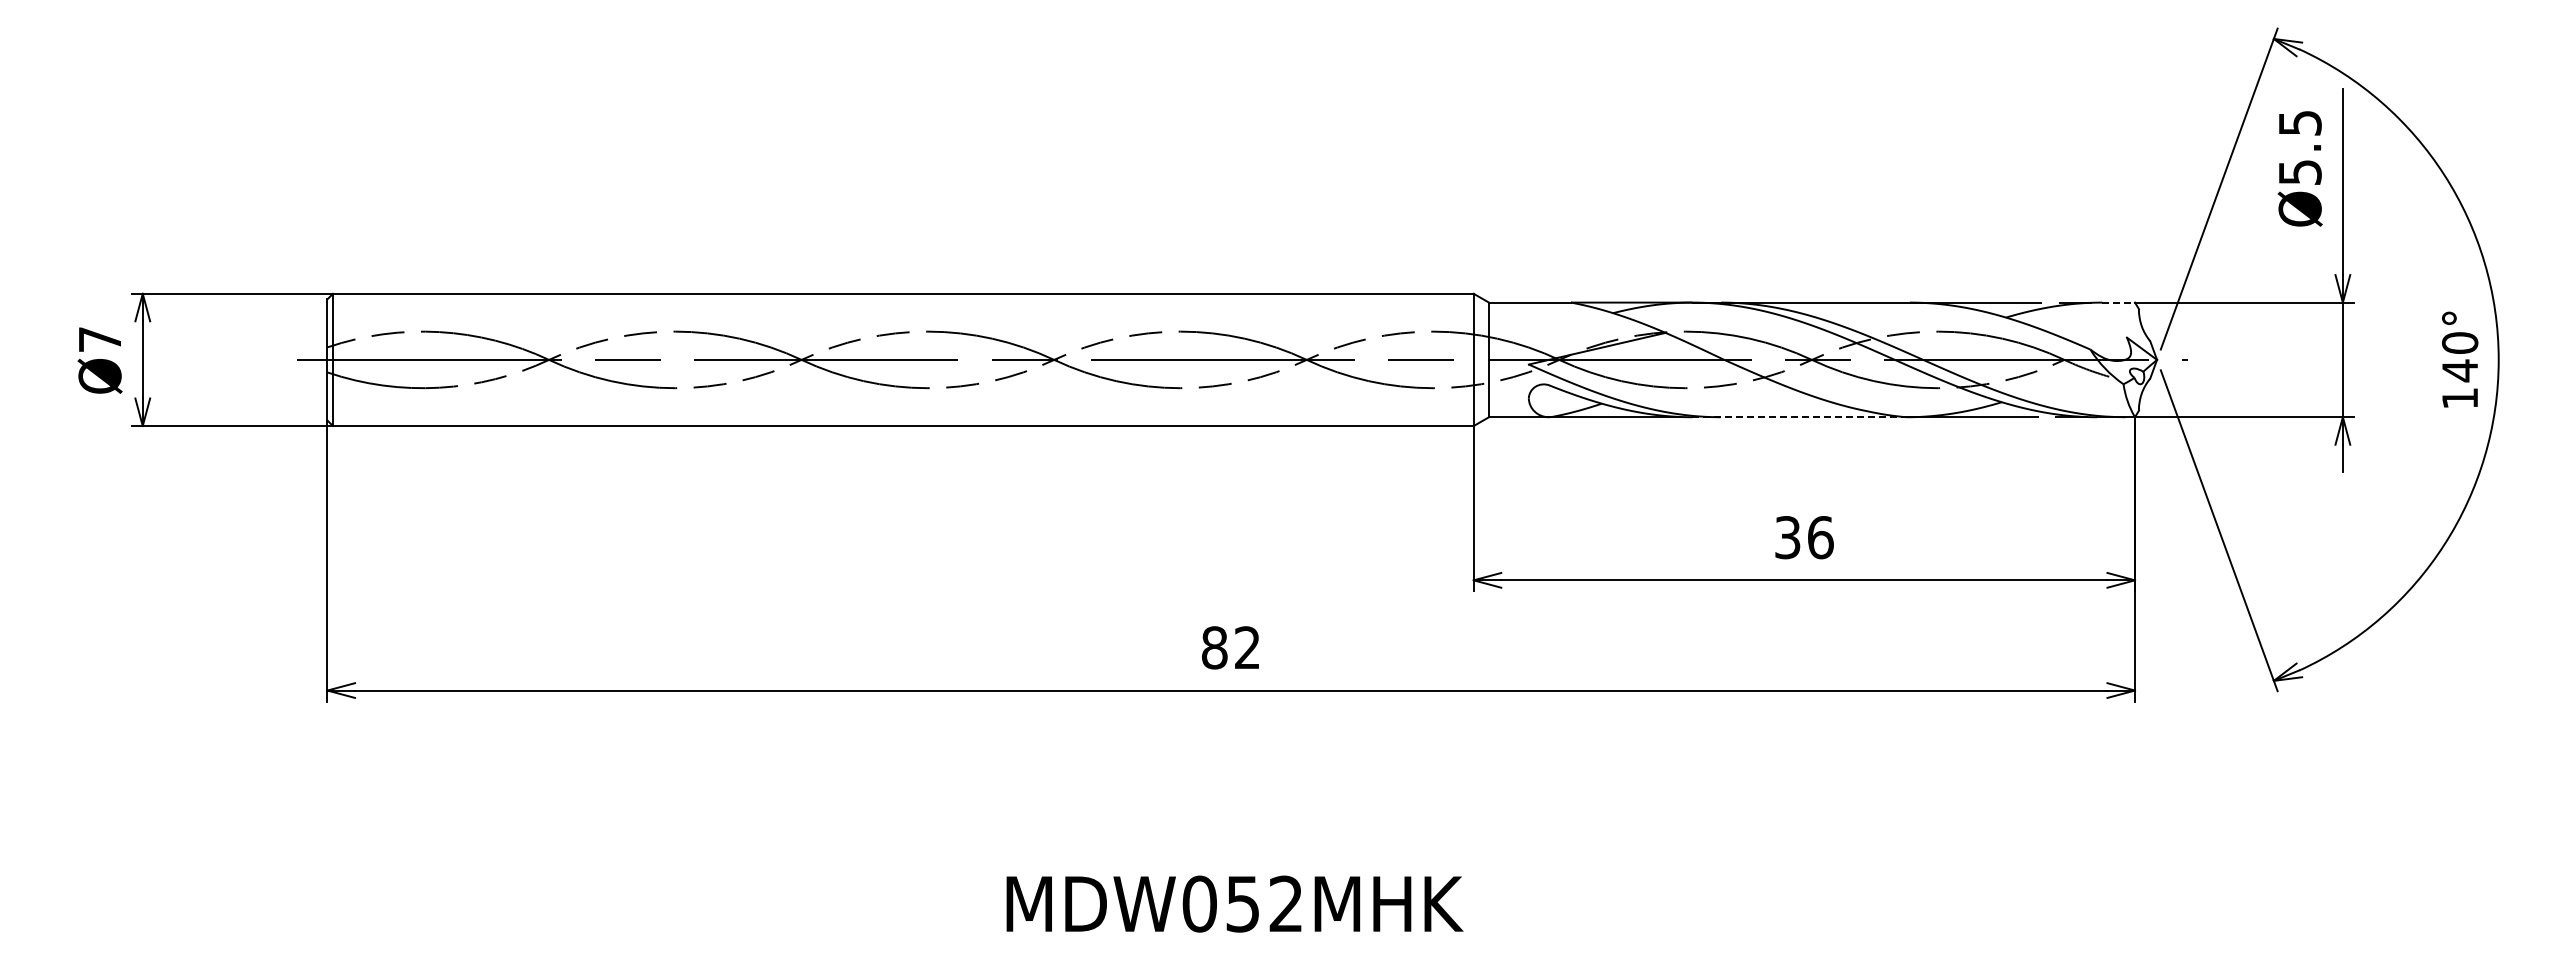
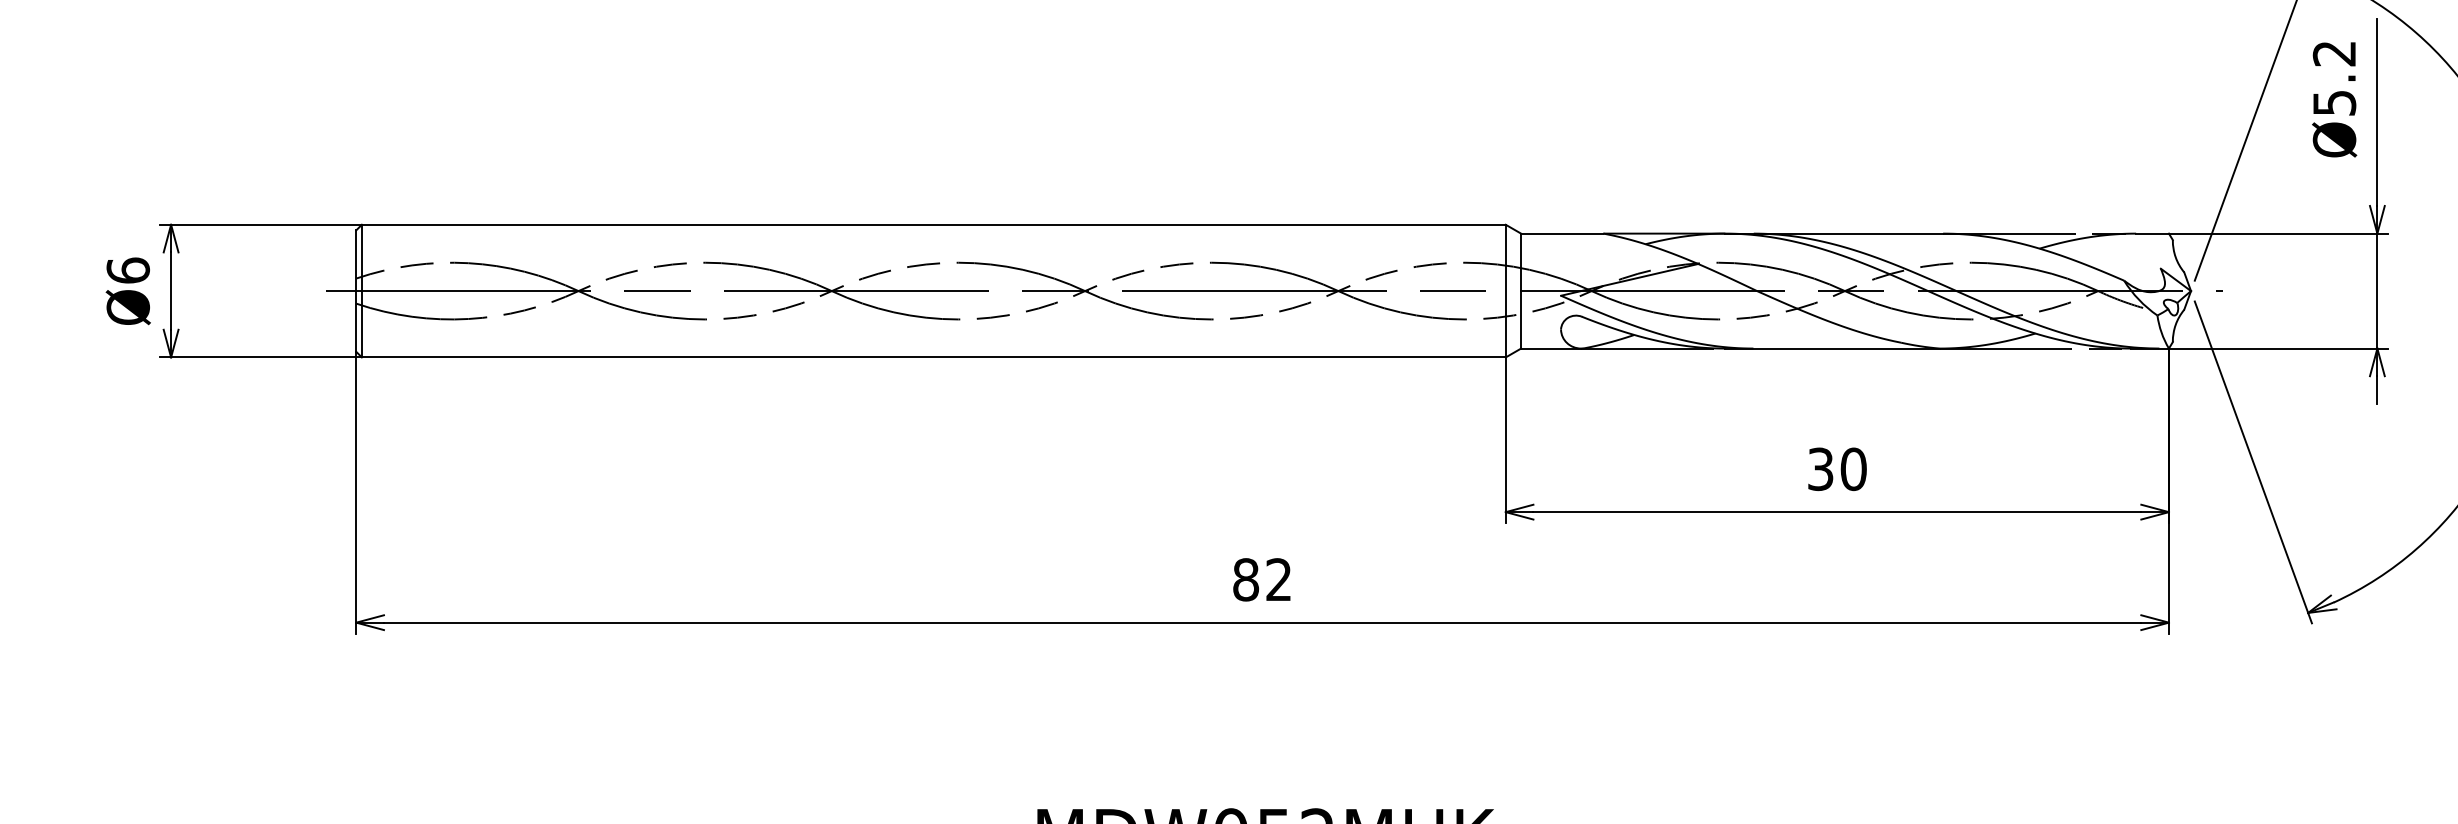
text: (2299, 123) -> (2333, 54), Ø5.5 -> Ø5.2
line: (2119, 302) -> (2153, 233), dashed -> solid
text: (99, 339) -> (127, 270), Ø7 -> Ø6
line: (1799, 417) -> (1832, 348), dashed -> solid
text: (1820, 537) -> (1853, 469), 36 -> 30

